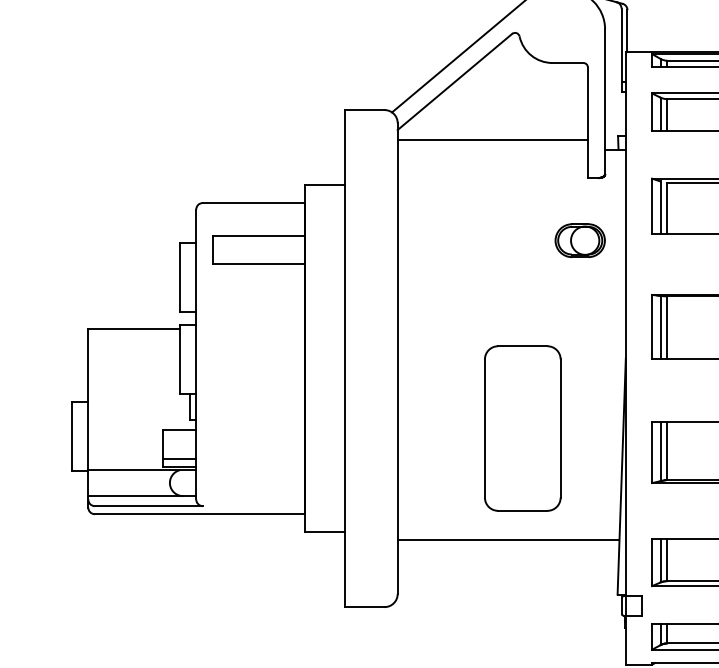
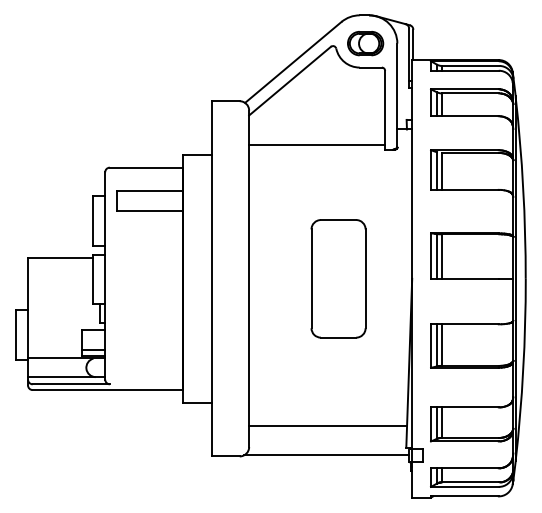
line: (493, 139) -> (317, 144), moved
part: (580, 240) -> (365, 43), moved
part: (522, 428) -> (338, 278), moved
line: (508, 540) -> (328, 425), moved
line: (505, 605) -> (326, 455), added

